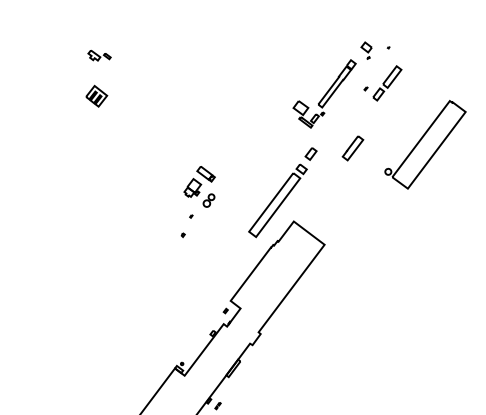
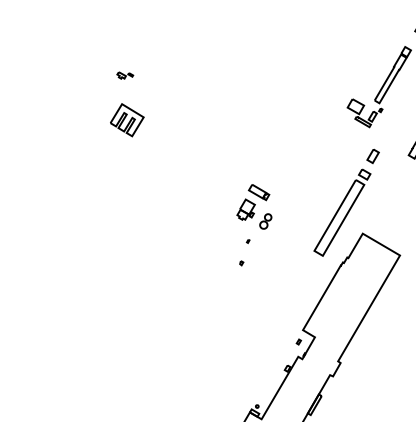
part: (99, 56) -> (125, 75), size x0.62
part: (96, 96) -> (127, 120), size x1.43

